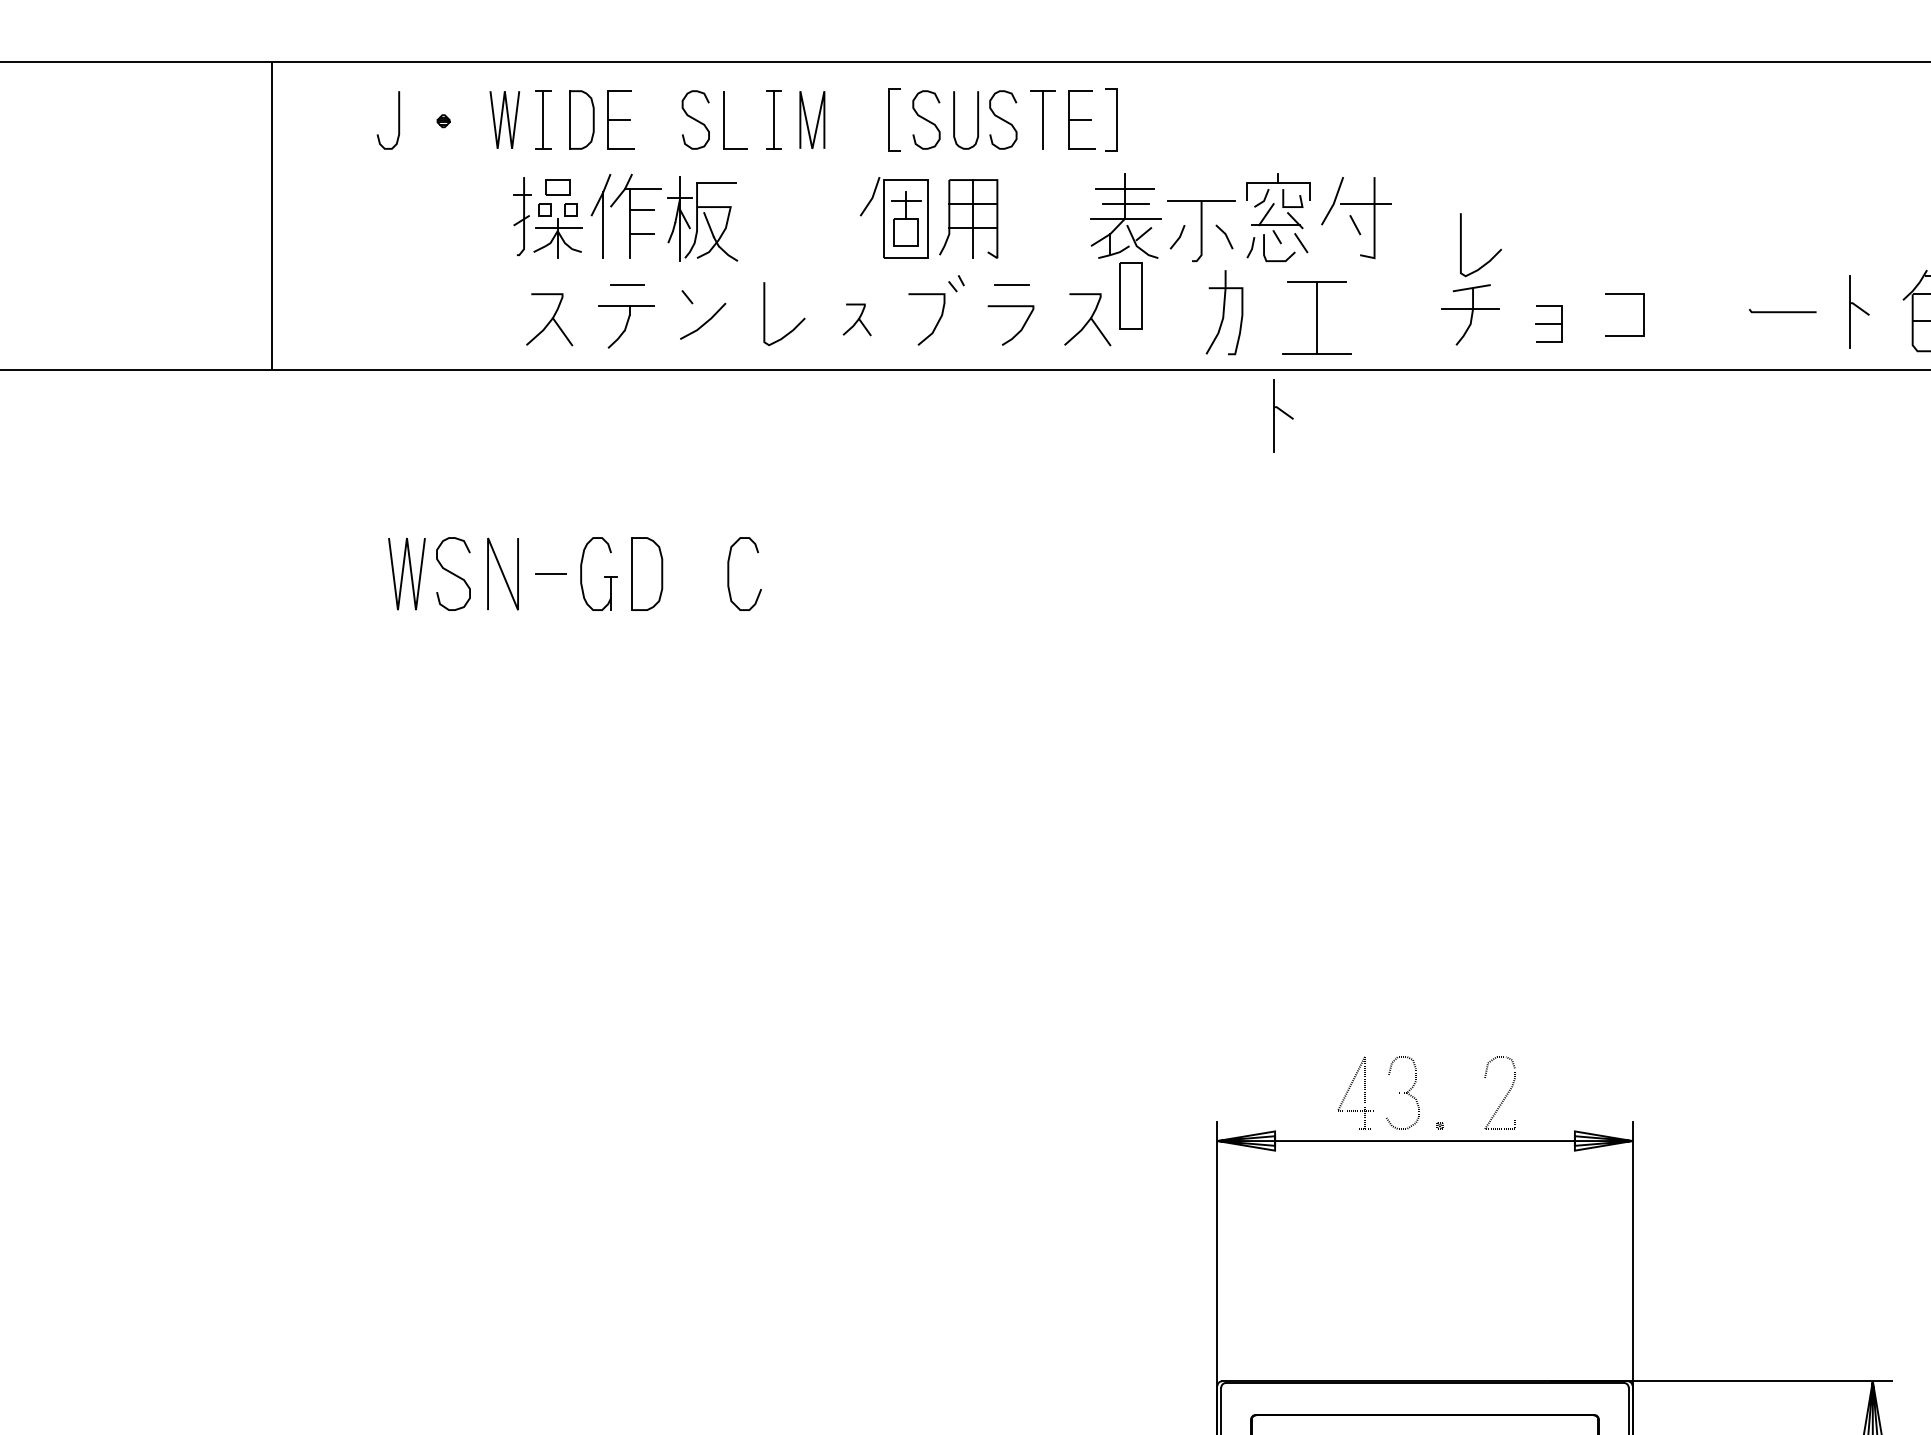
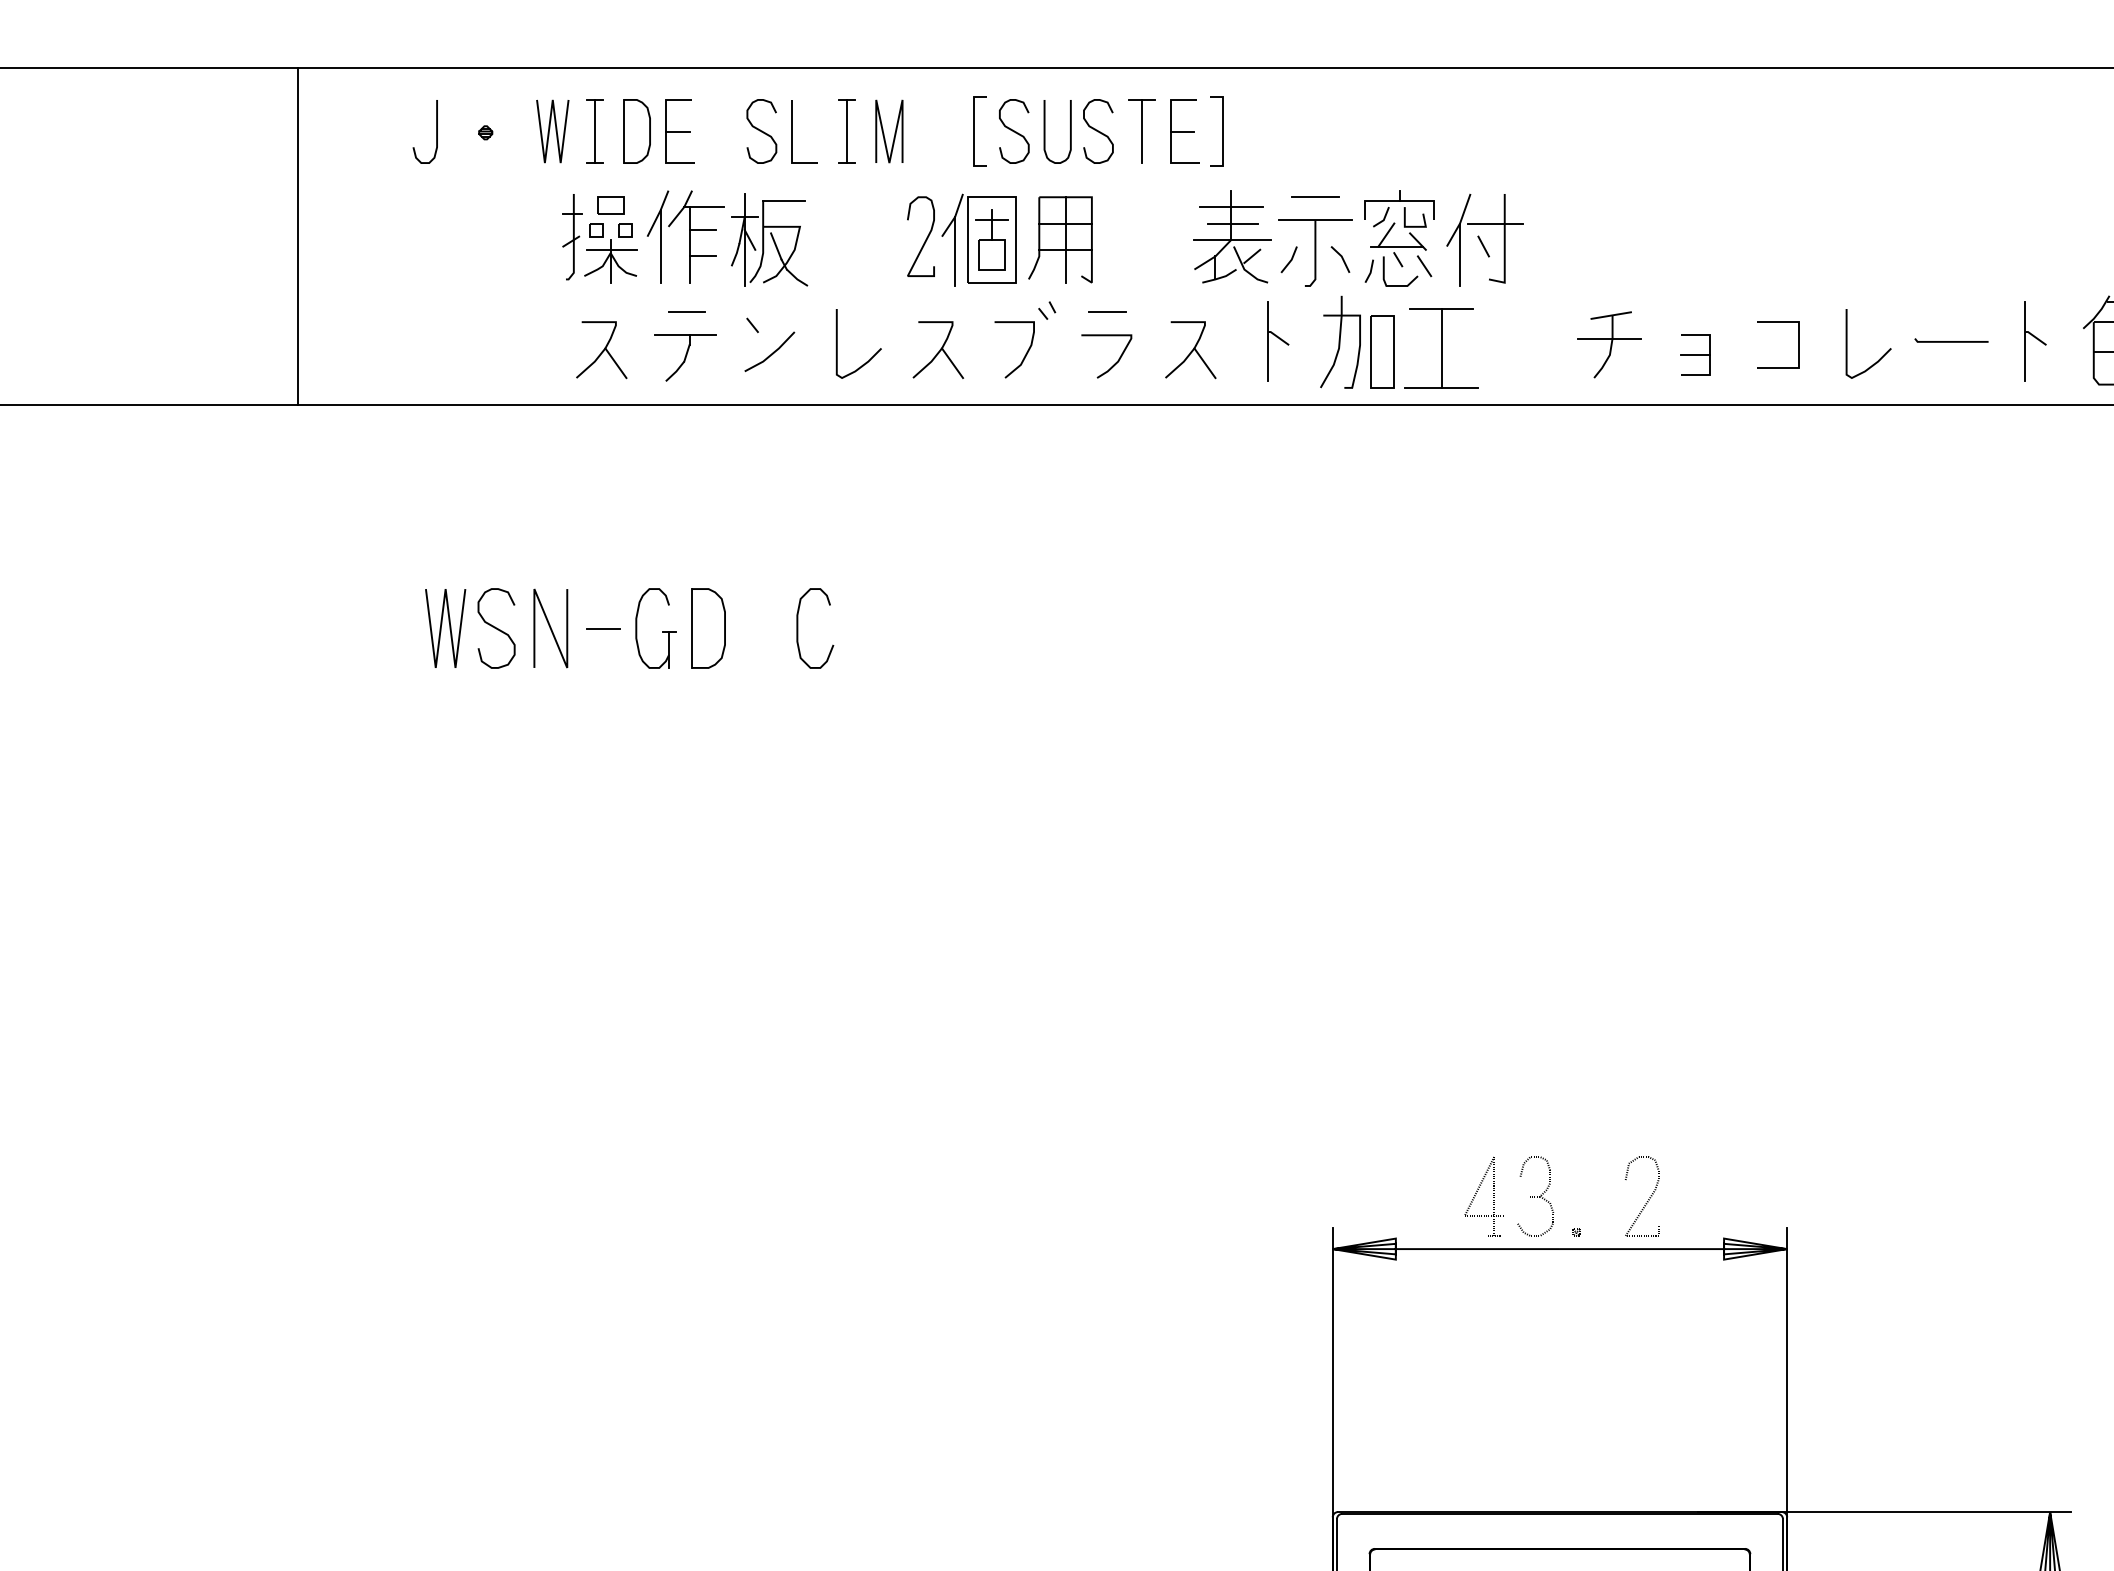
line: (1201, 180) -> (1315, 197), added
curve: (845, 218) -> (925, 239), added
line: (872, 229) -> (955, 251), added
line: (1333, 232) -> (1459, 254), added
curve: (1492, 257) -> (1881, 357), moved
part: (1130, 295) -> (1382, 350), moved
part: (856, 319) -> (937, 349), size x1.67
part: (1283, 415) -> (1278, 341), moved

